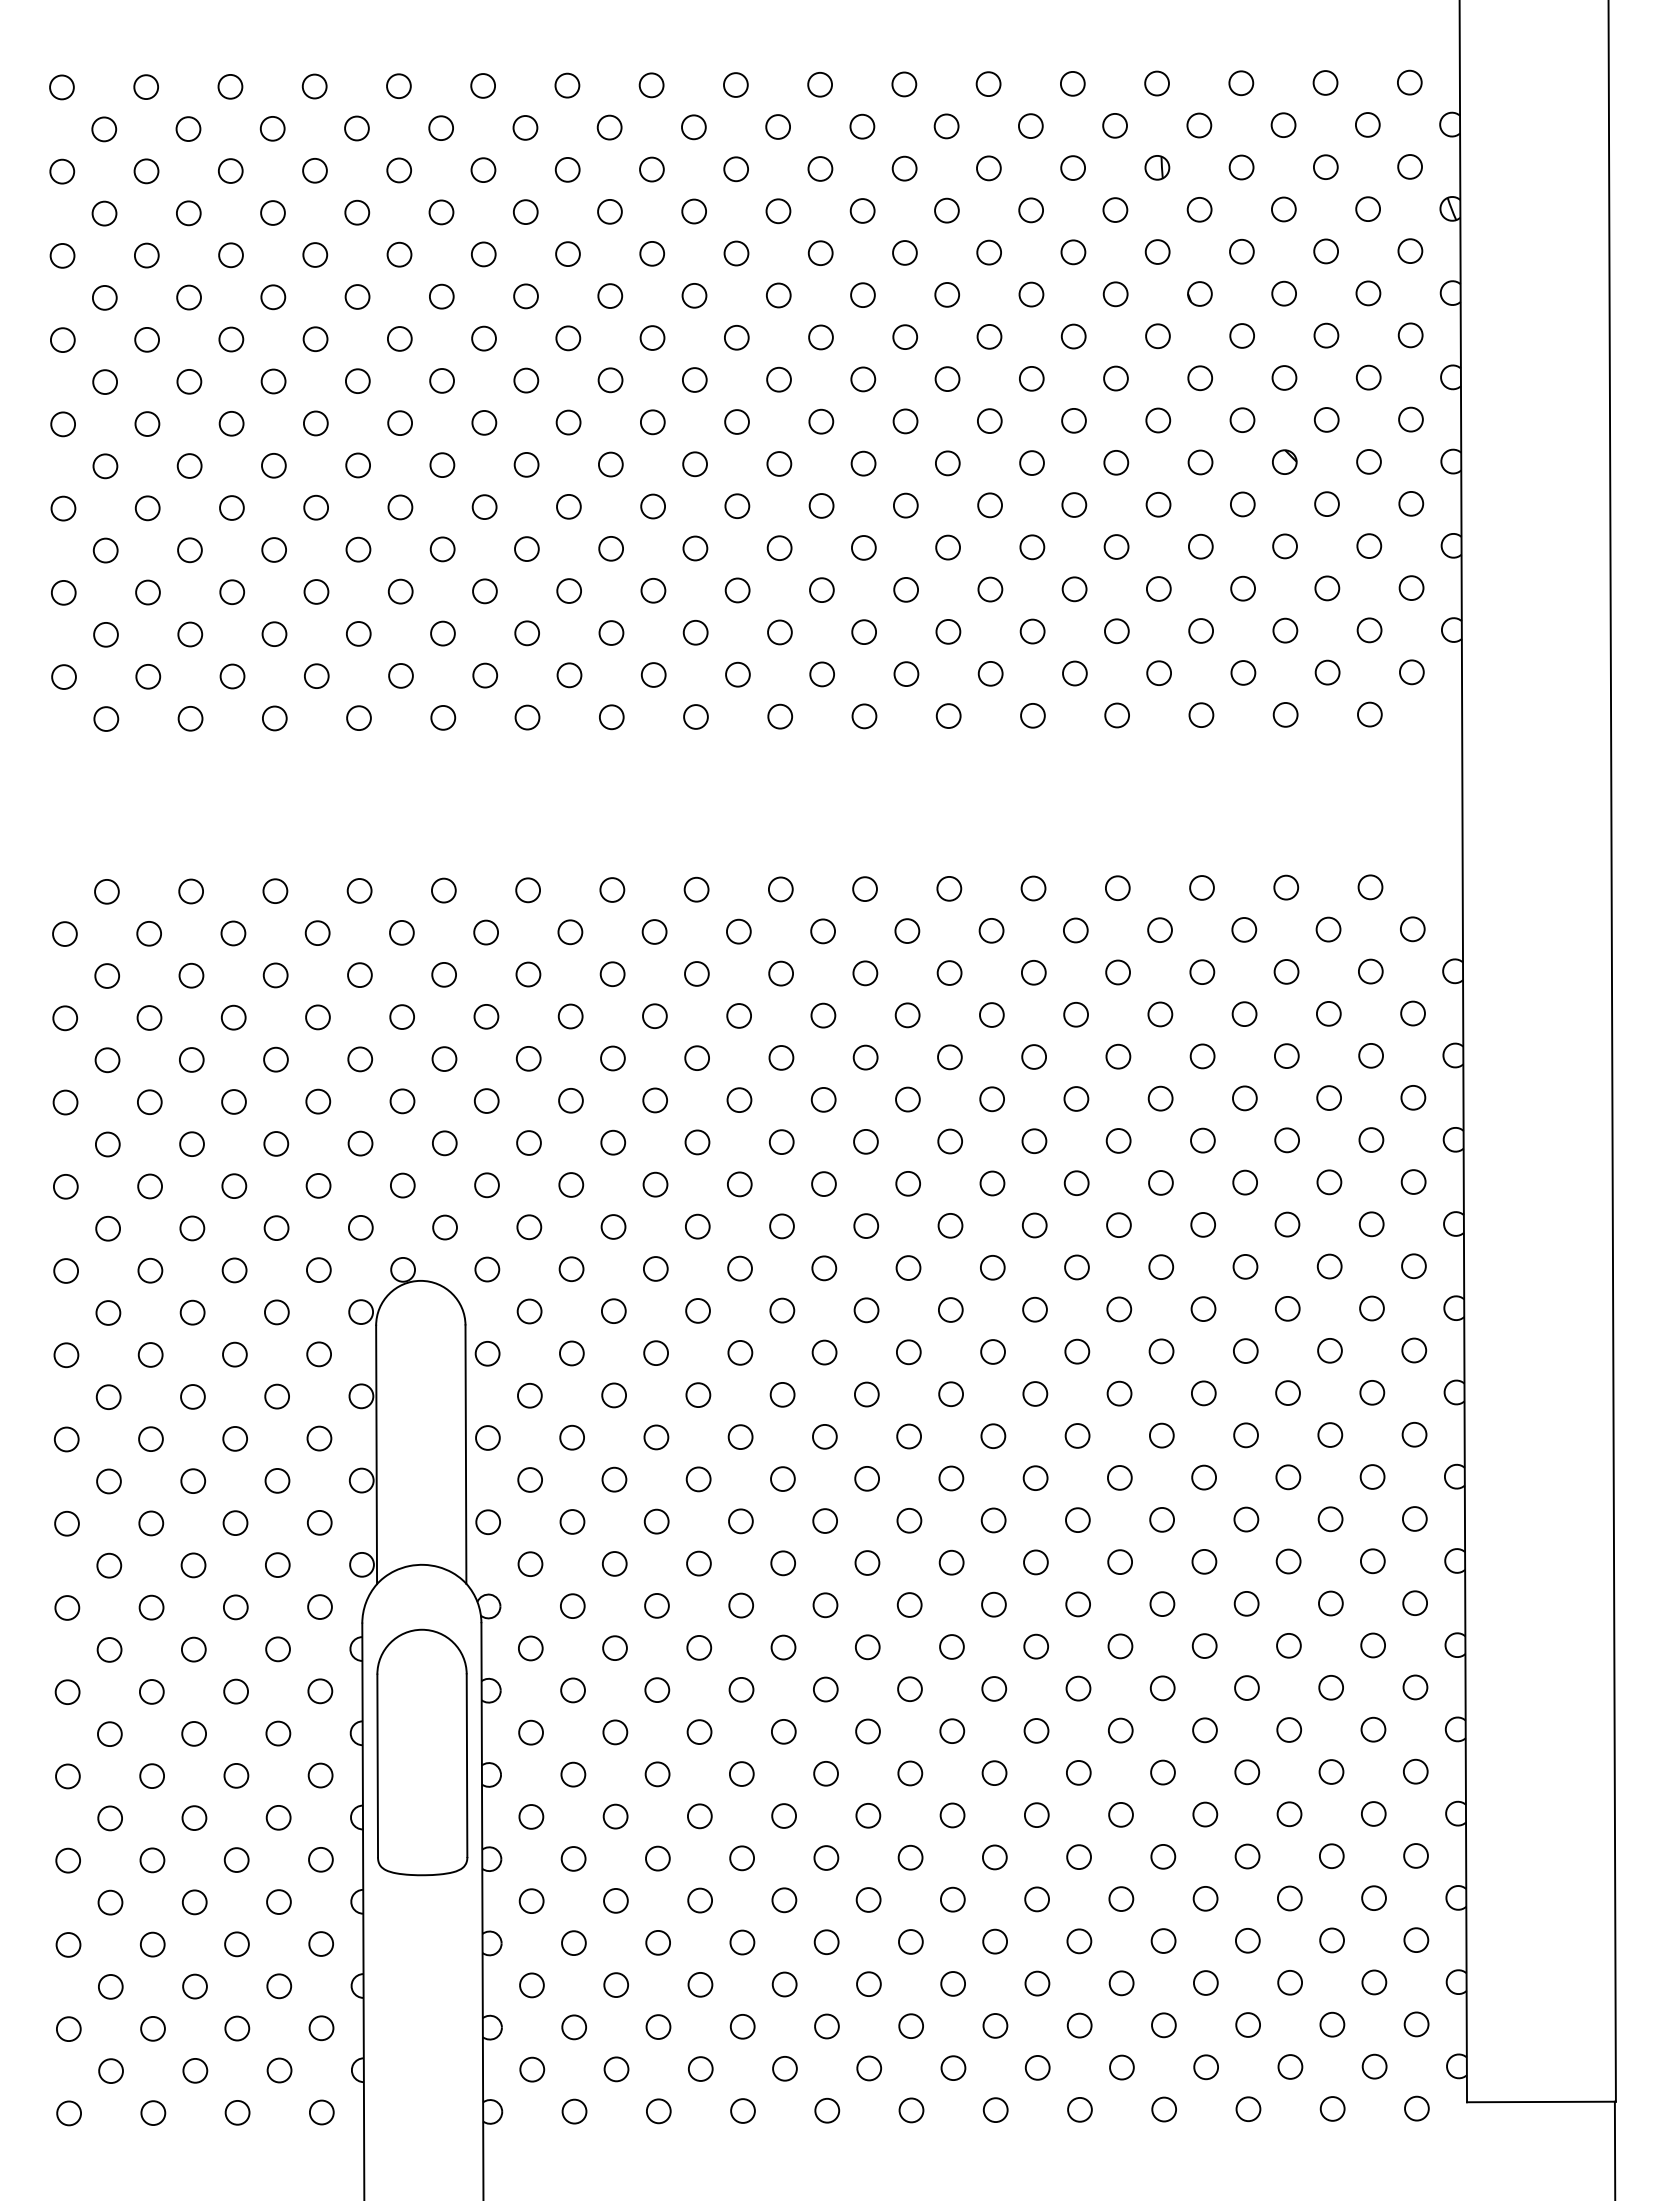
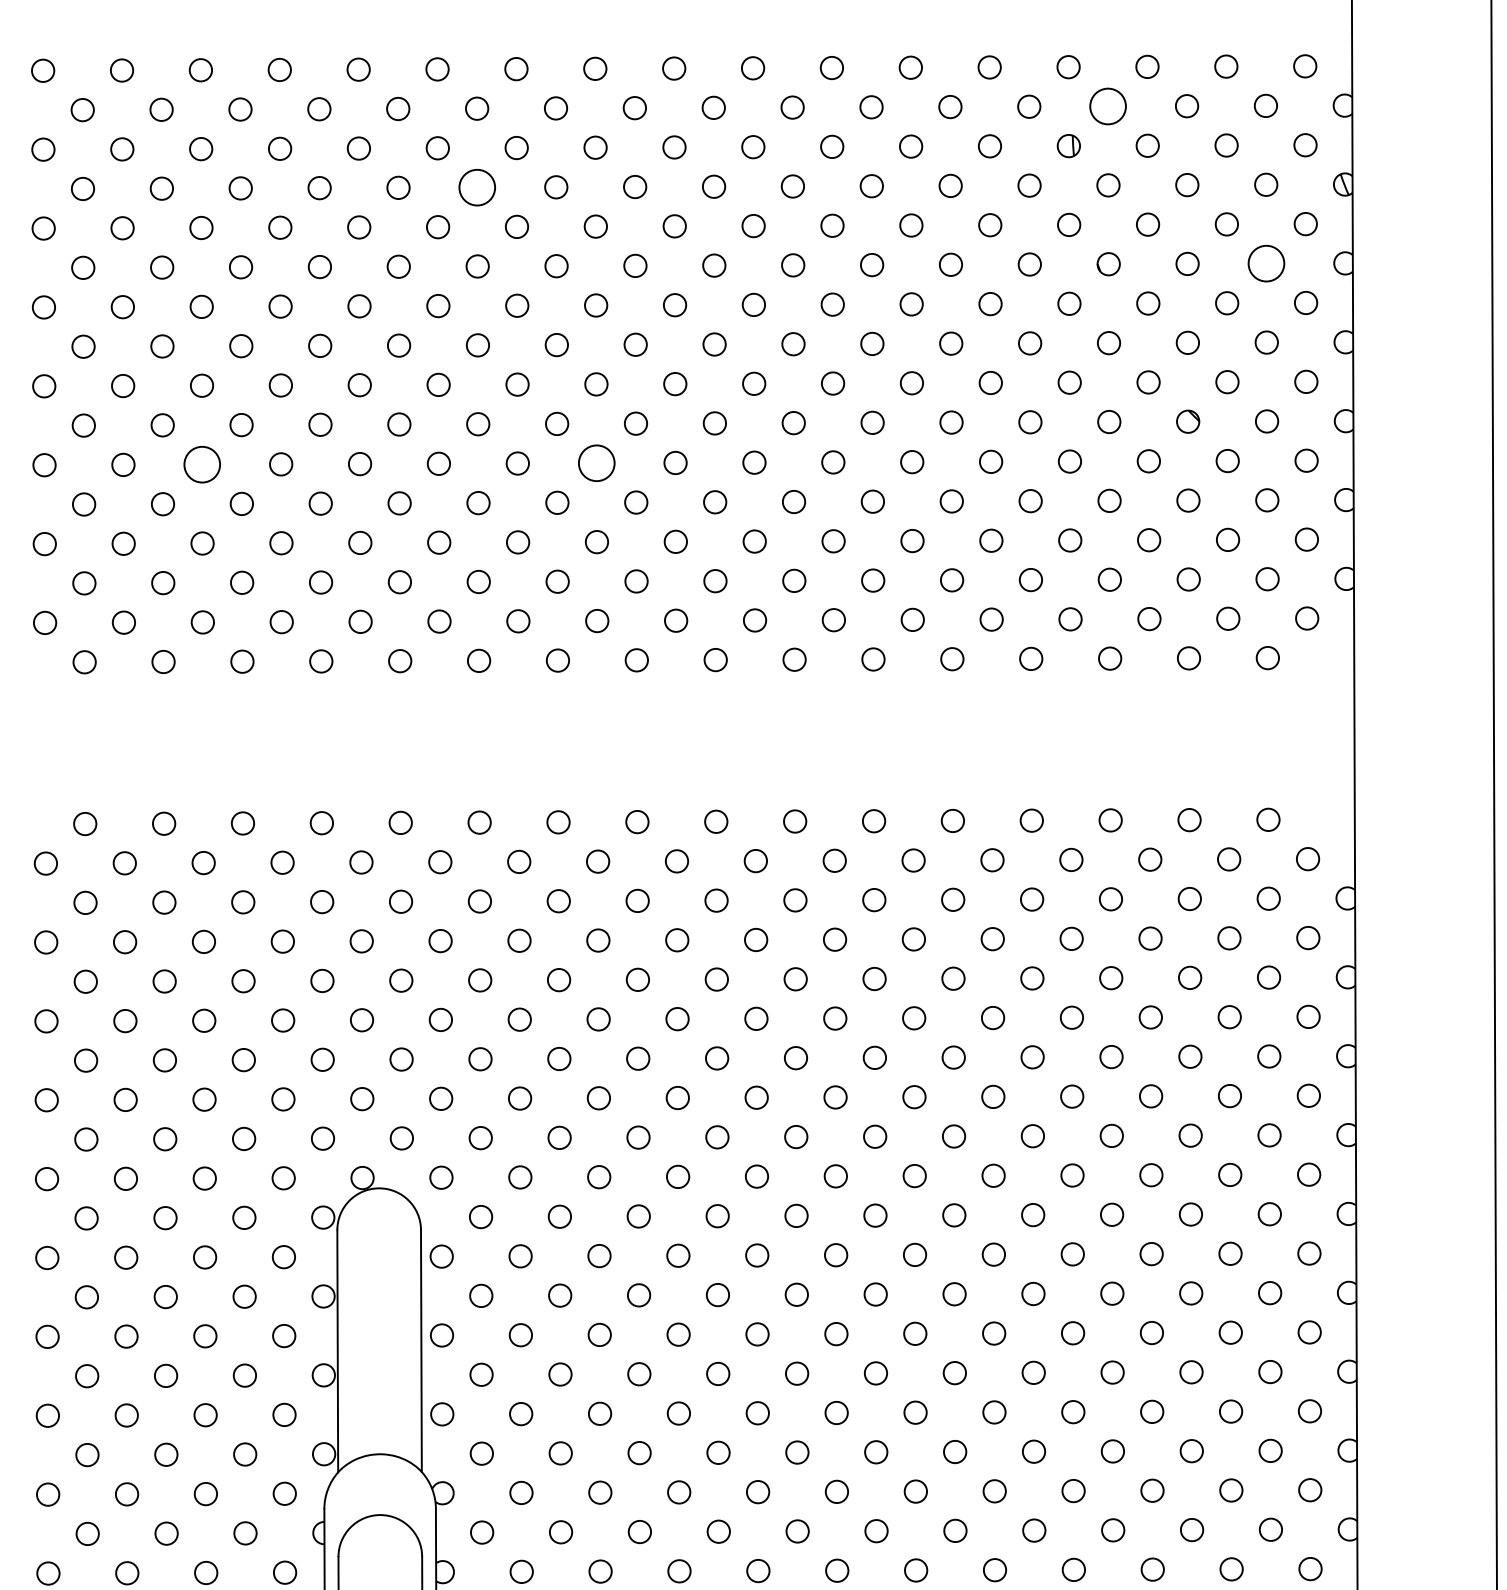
circle: (1199, 125) -> (1108, 106), size x1.6
circle: (525, 211) -> (477, 186), size x1.6
circle: (1368, 293) -> (1266, 263), size x1.6
circle: (652, 506) -> (596, 463), size x1.6
circle: (231, 507) -> (201, 464), size x1.6

